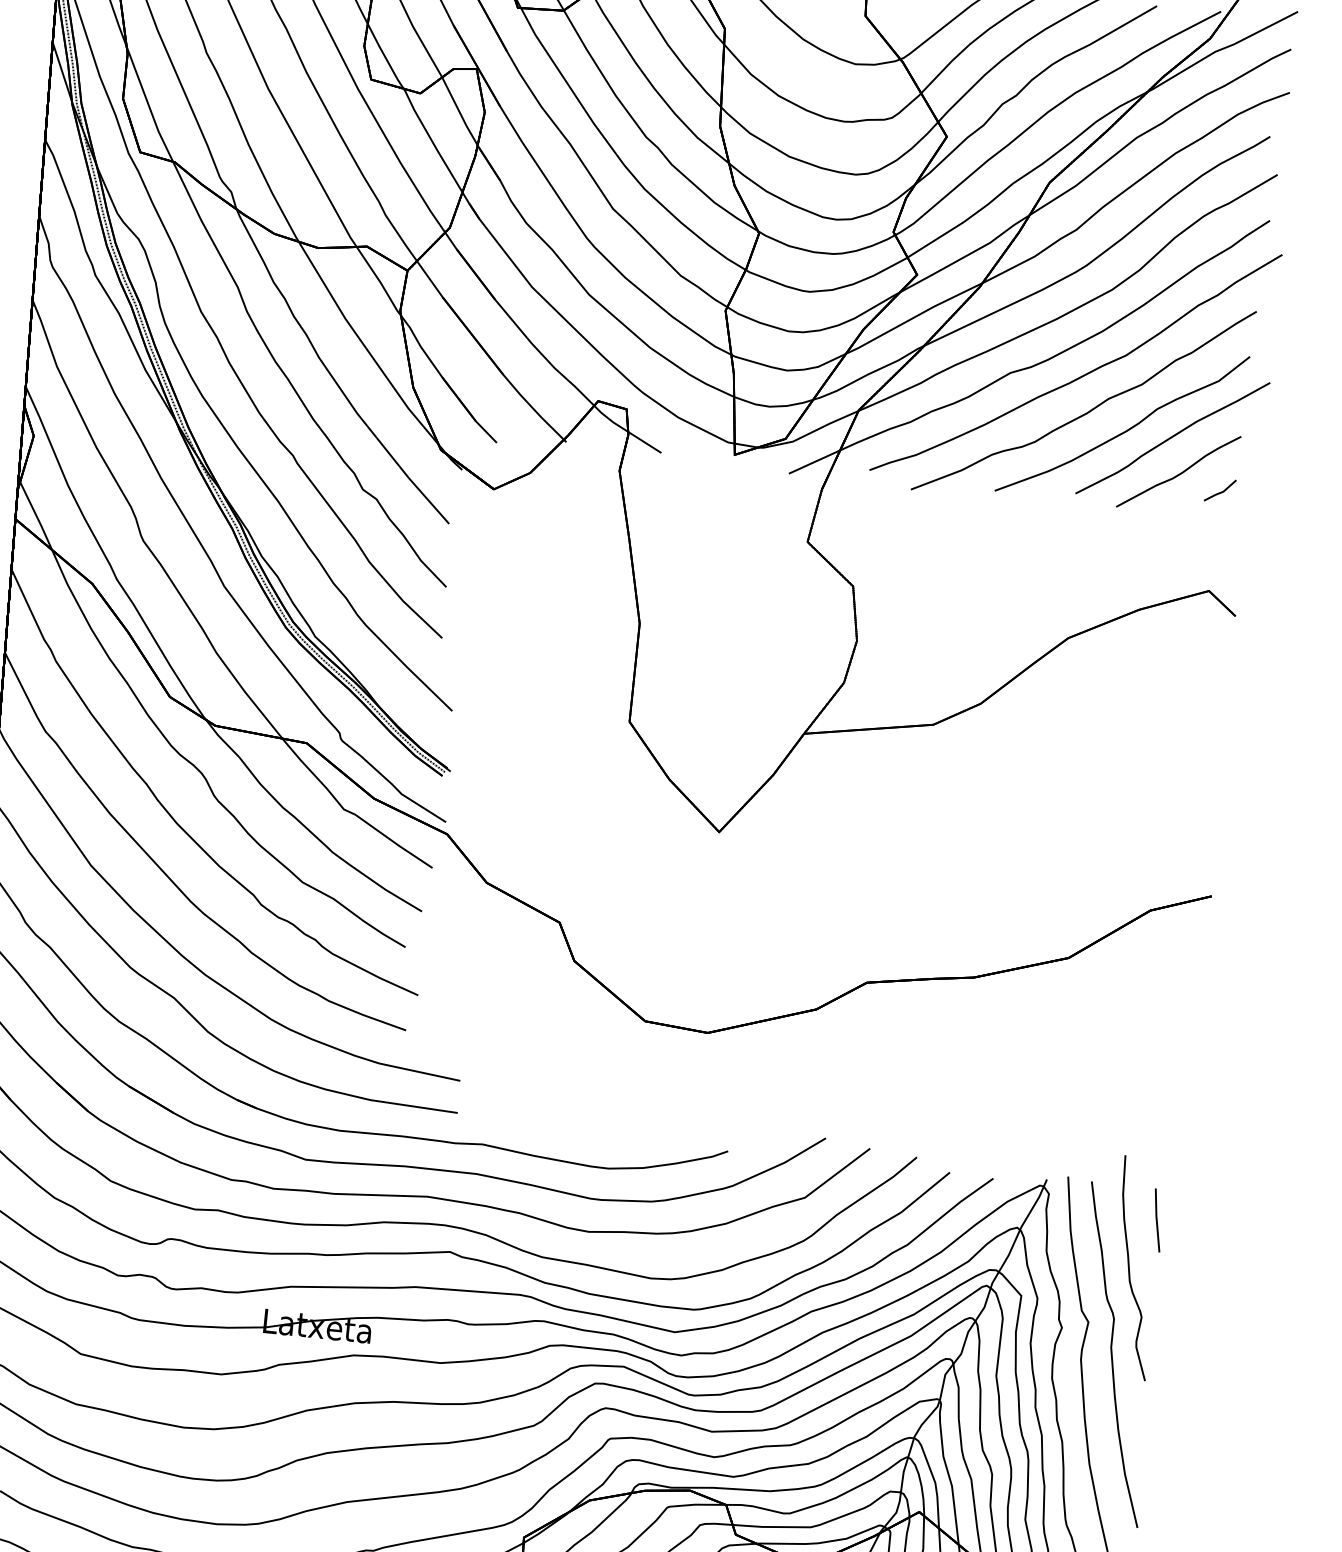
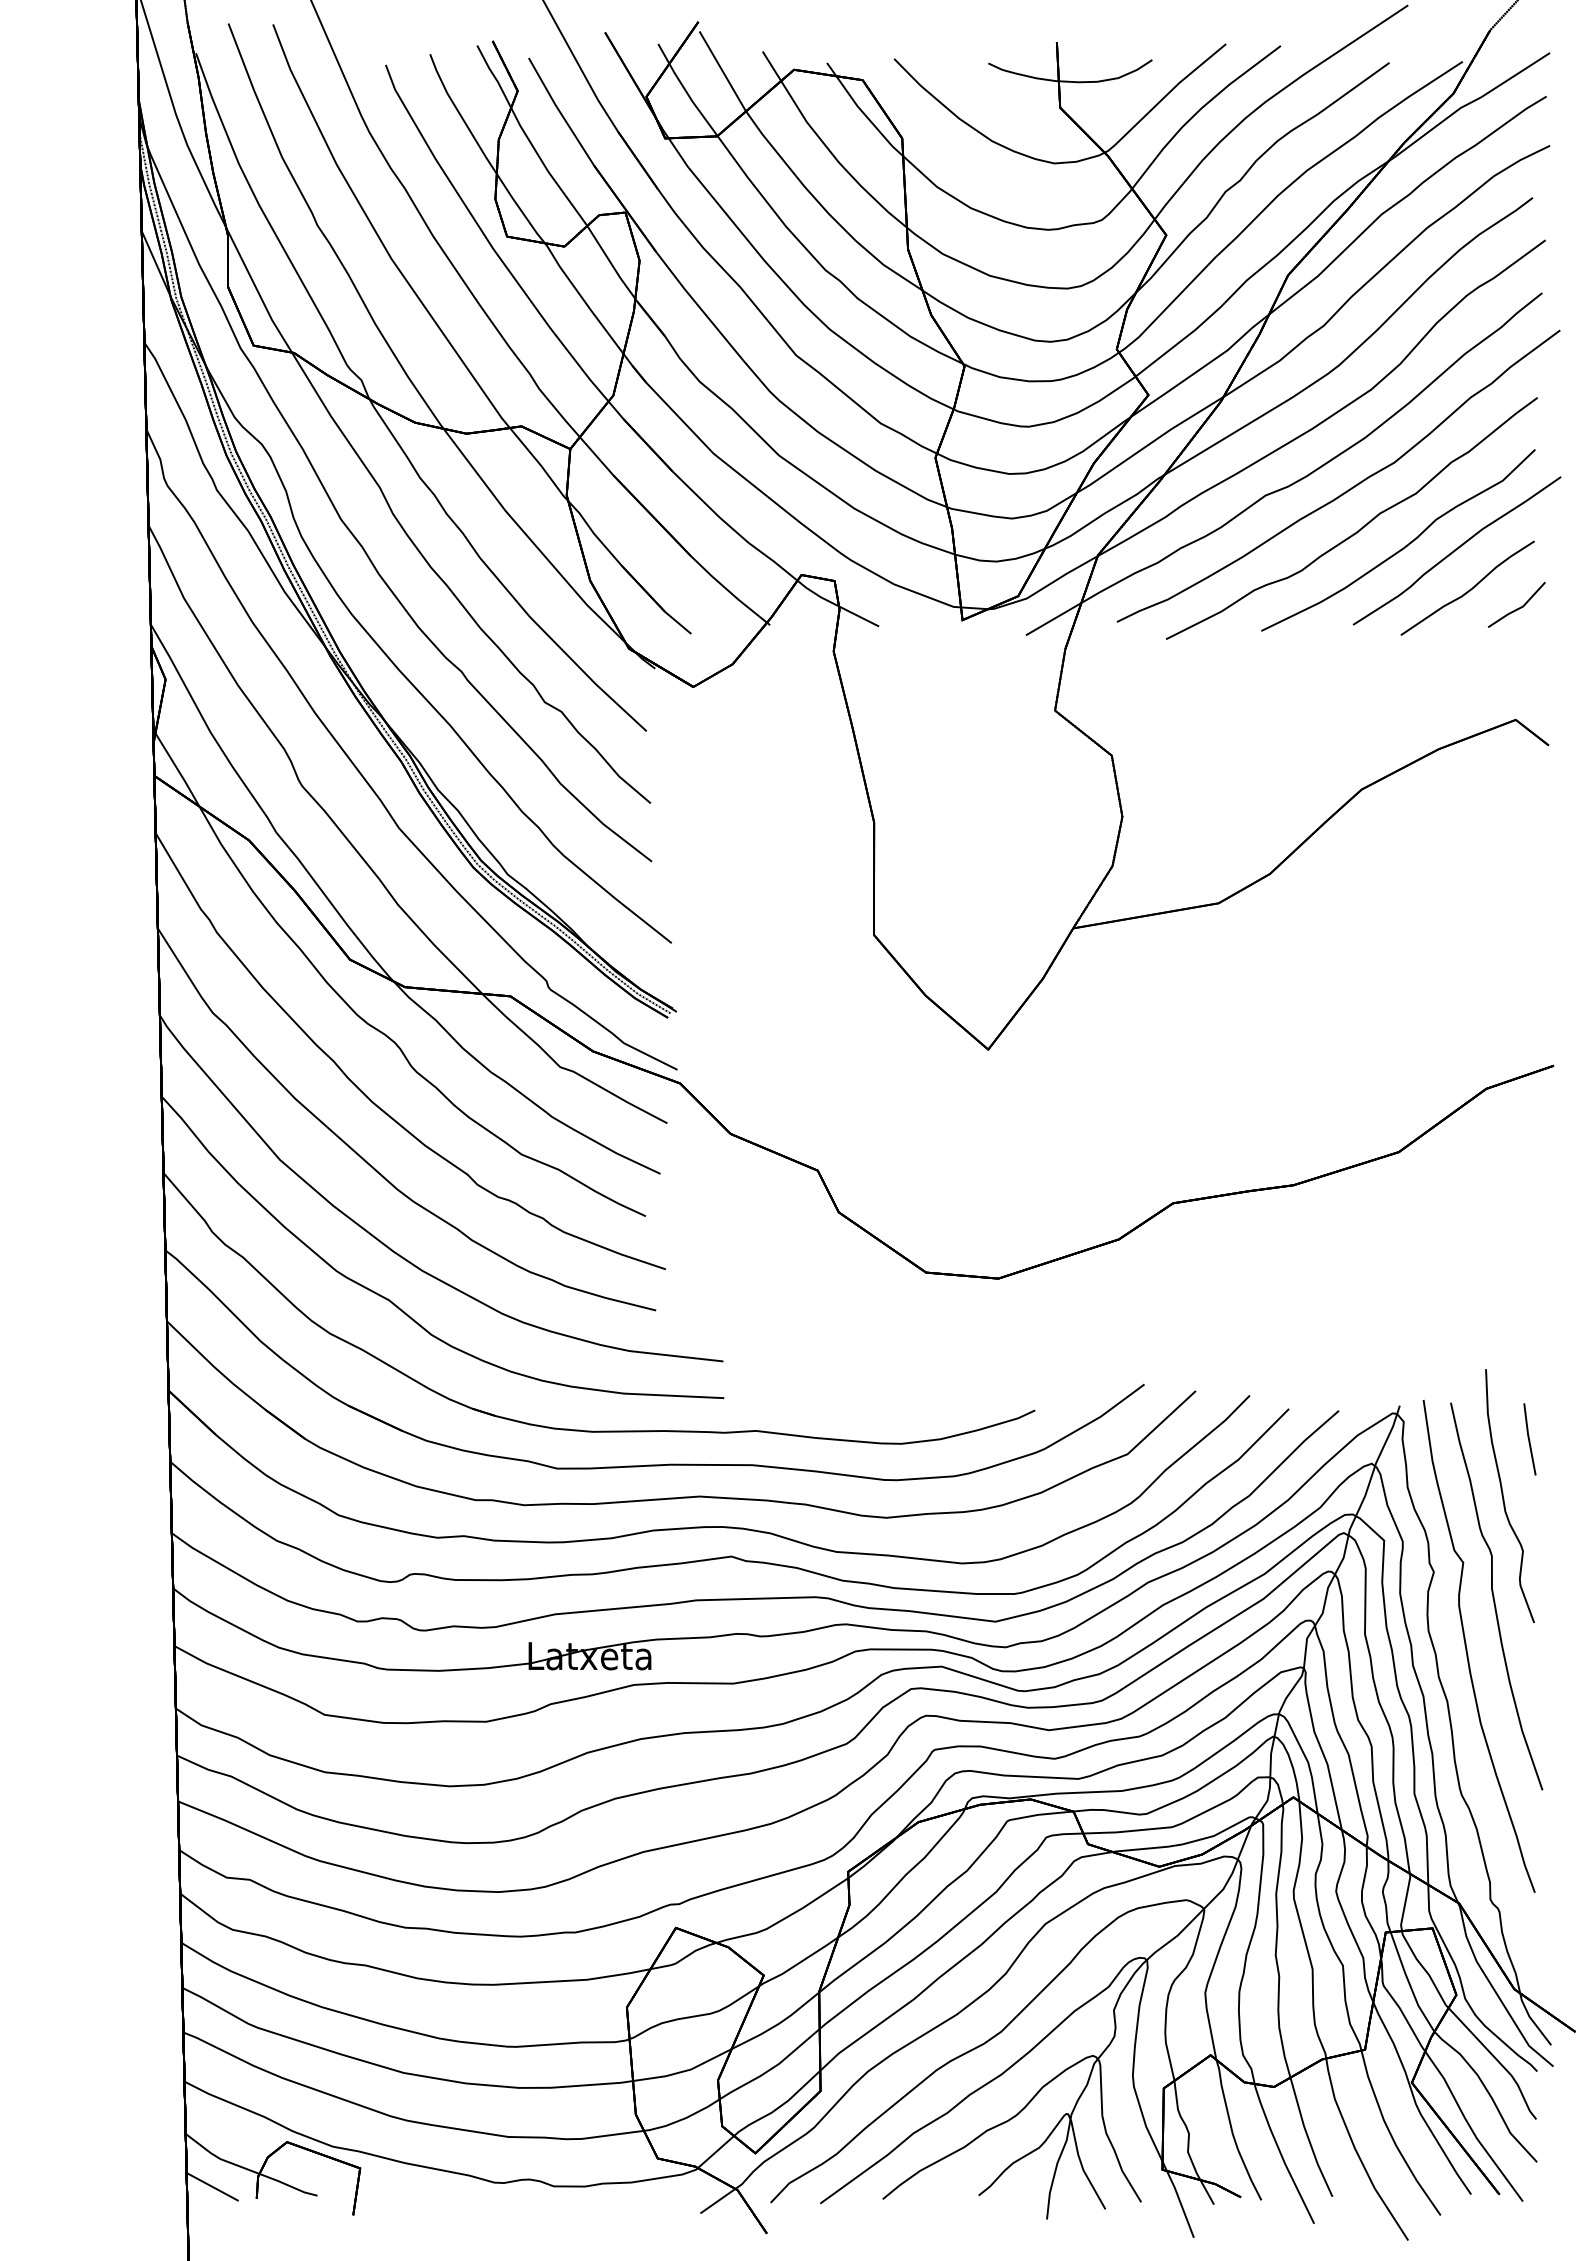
part: (1219, 490) -> (1516, 604), size x1.67

